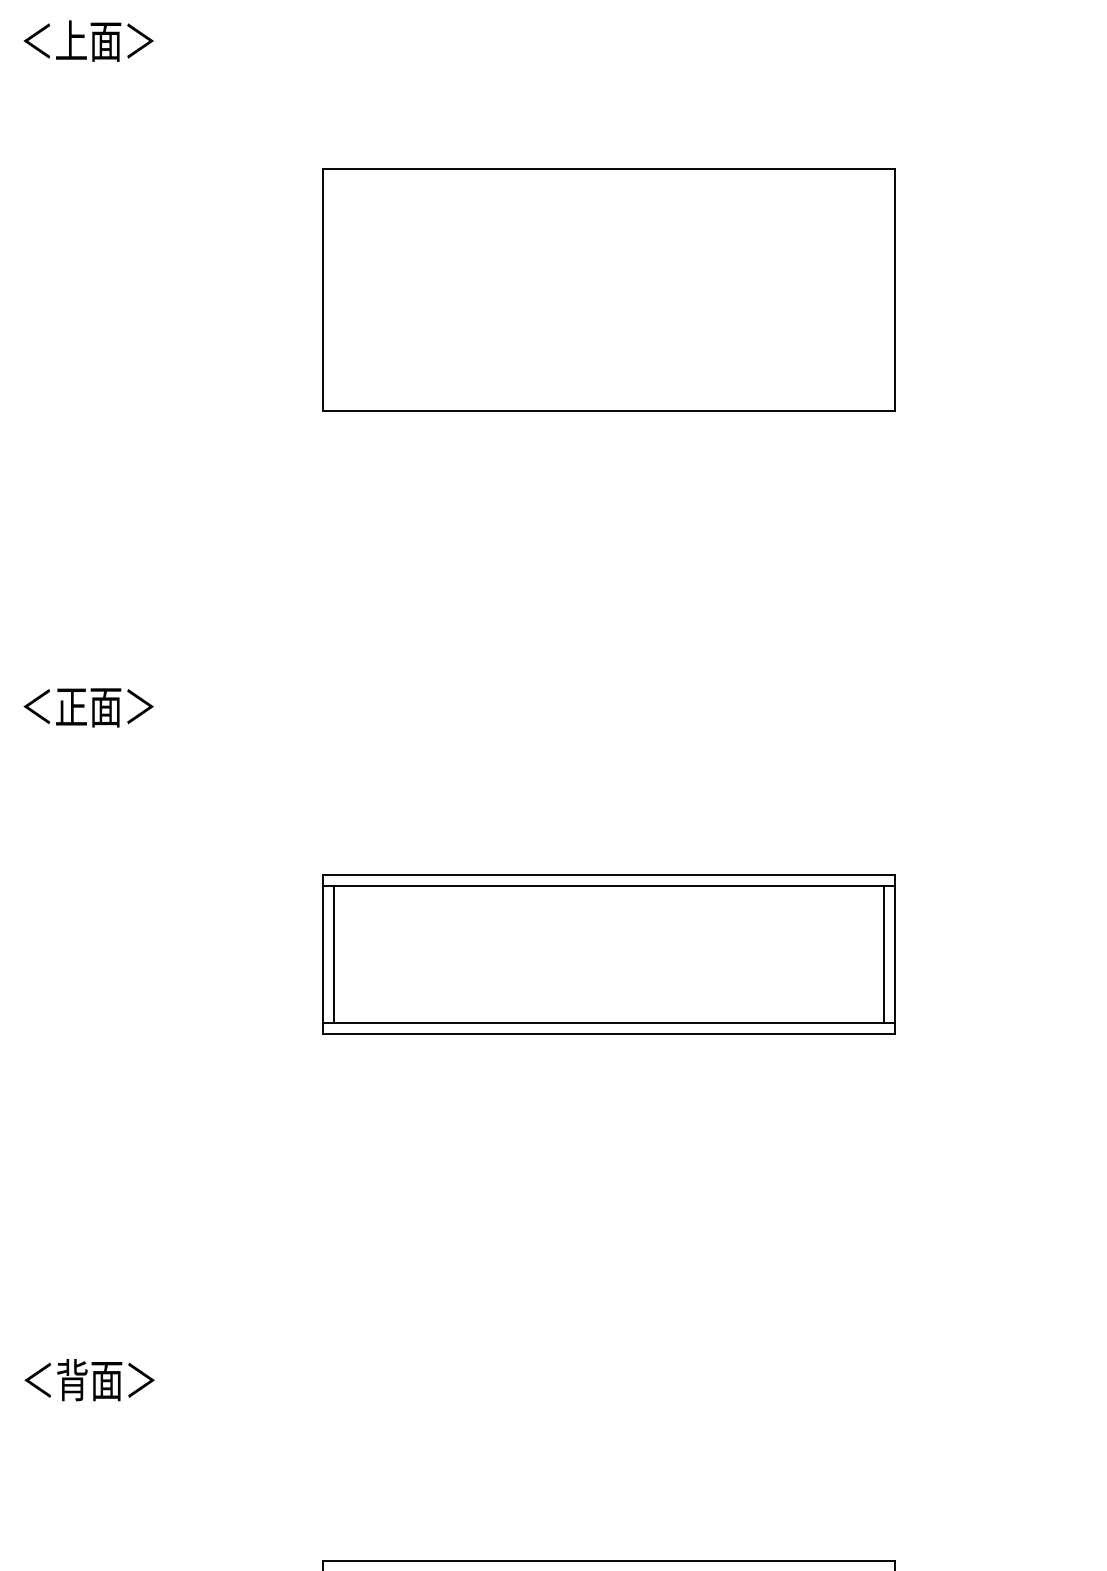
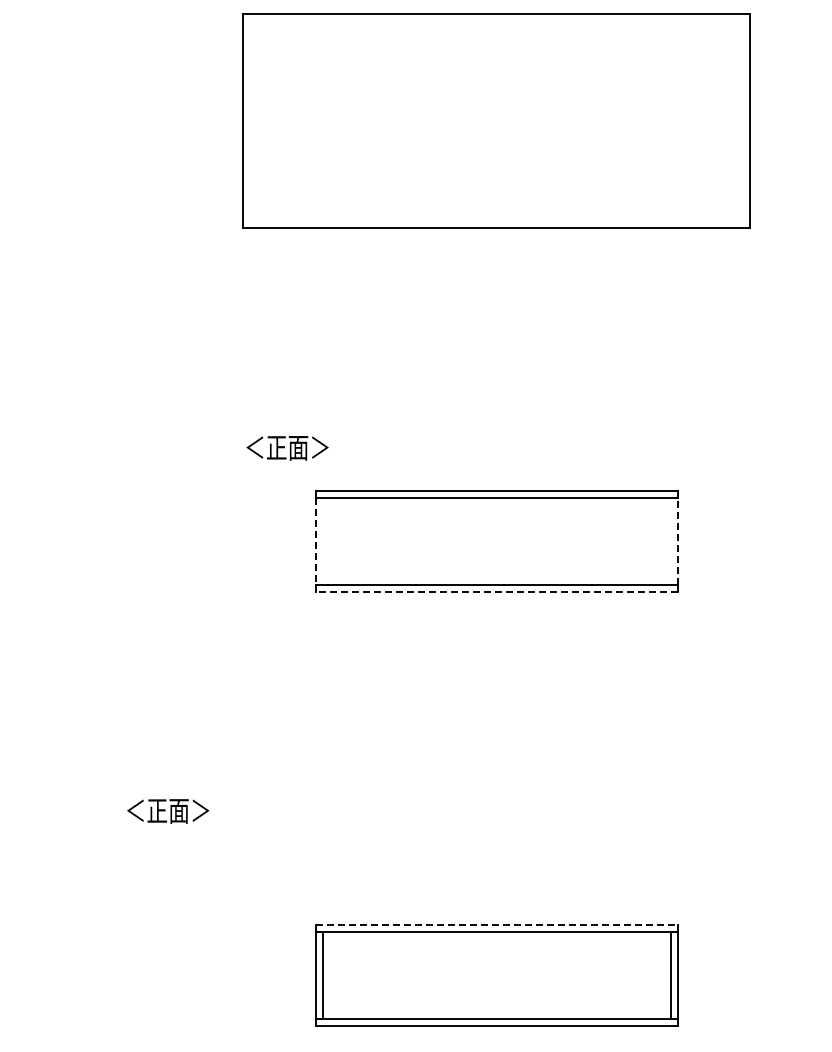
part: (608, 289) -> (496, 120), size x1.4
text: (88, 708) -> (287, 448), moved
line: (333, 954) -> (322, 541), removed
line: (883, 954) -> (670, 541), removed
line: (894, 954) -> (677, 541), solid -> dashed
line: (322, 956) -> (315, 542), solid -> dashed
line: (608, 1033) -> (496, 591), solid -> dashed
text: (72, 1379) -> (157, 810), ＜背面＞ -> ＜正面＞
line: (610, 1561) -> (497, 925), solid -> dashed

